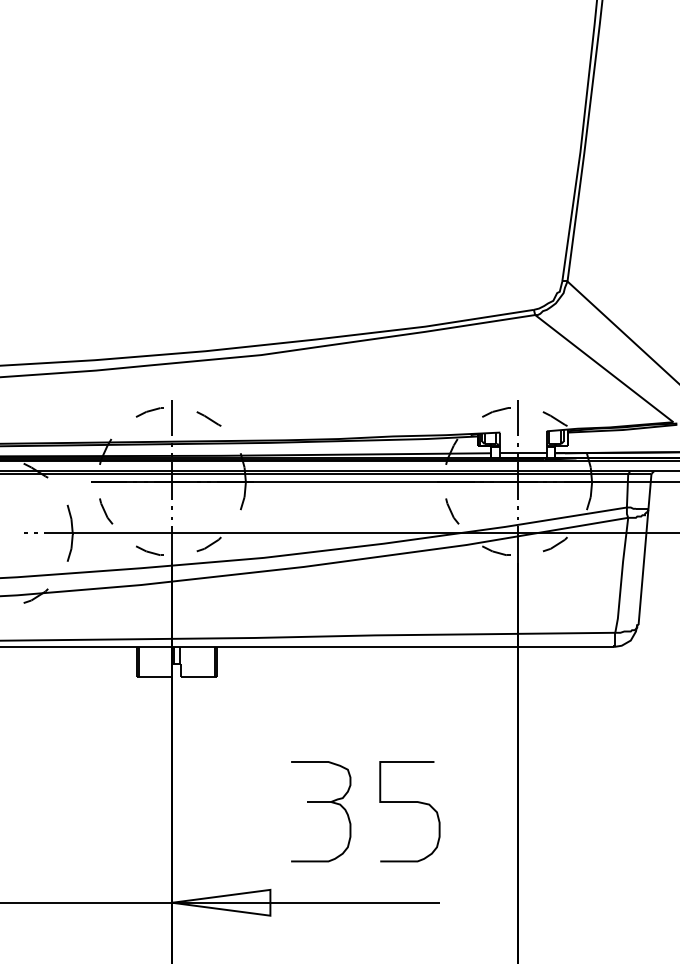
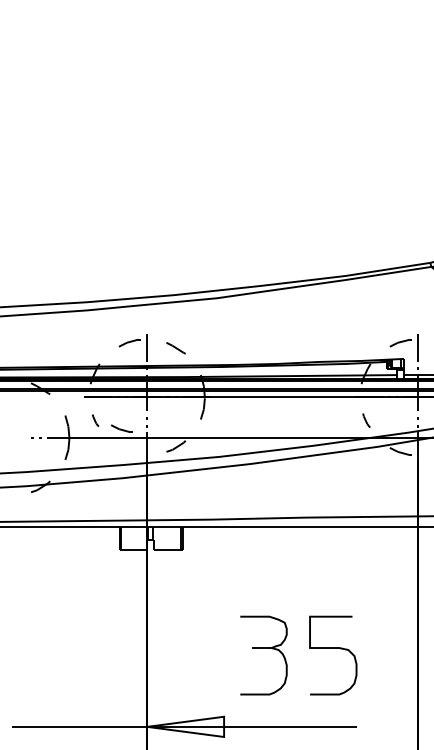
part: (106, 511) -> (95, 420), size x0.6
part: (452, 511) -> (366, 420), size x0.7
part: (149, 550) -> (121, 428), moved

